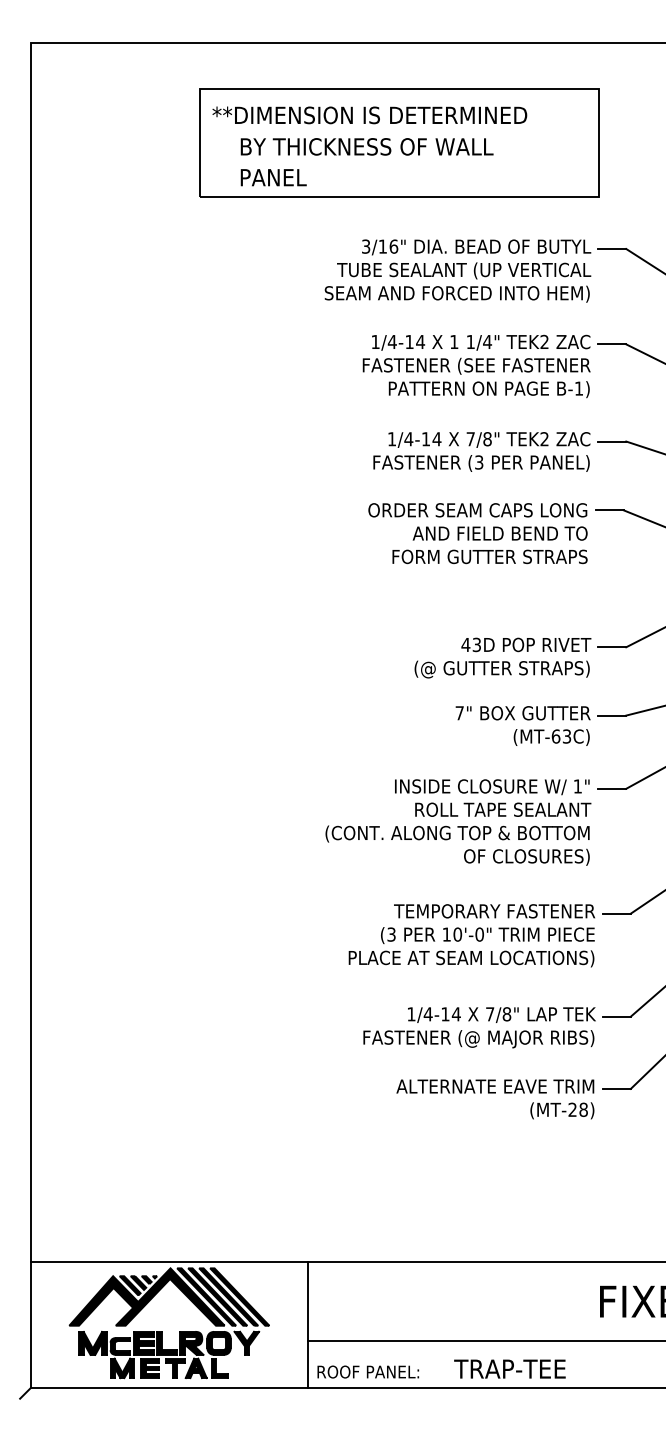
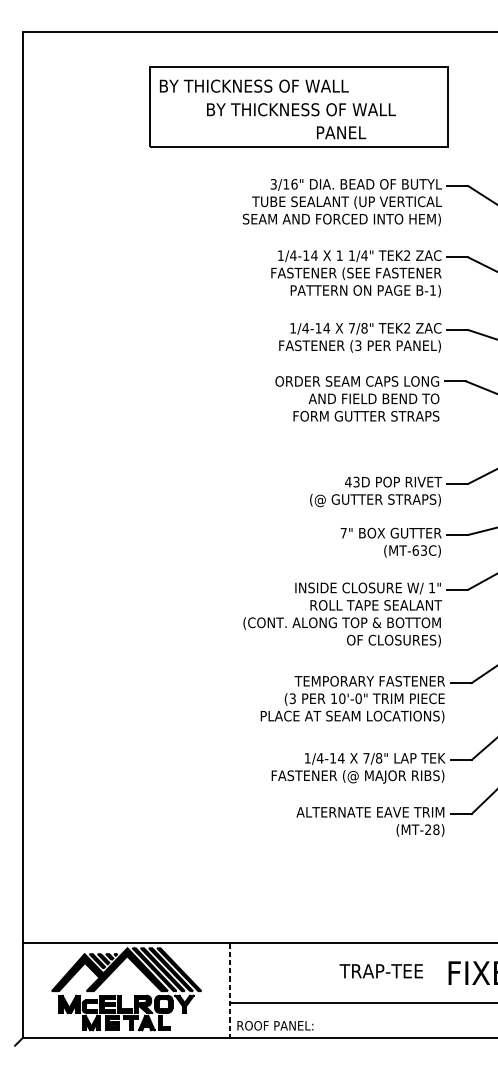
text: (369, 115) -> (276, 86), **DIMENSION IS DETERMINED -> BY THICKNESS OF WALL
text: (366, 146) -> (300, 109), moved
text: (273, 177) -> (341, 132), moved
line: (307, 1325) -> (229, 990), solid -> dashed
text: (509, 1368) -> (380, 970), moved

